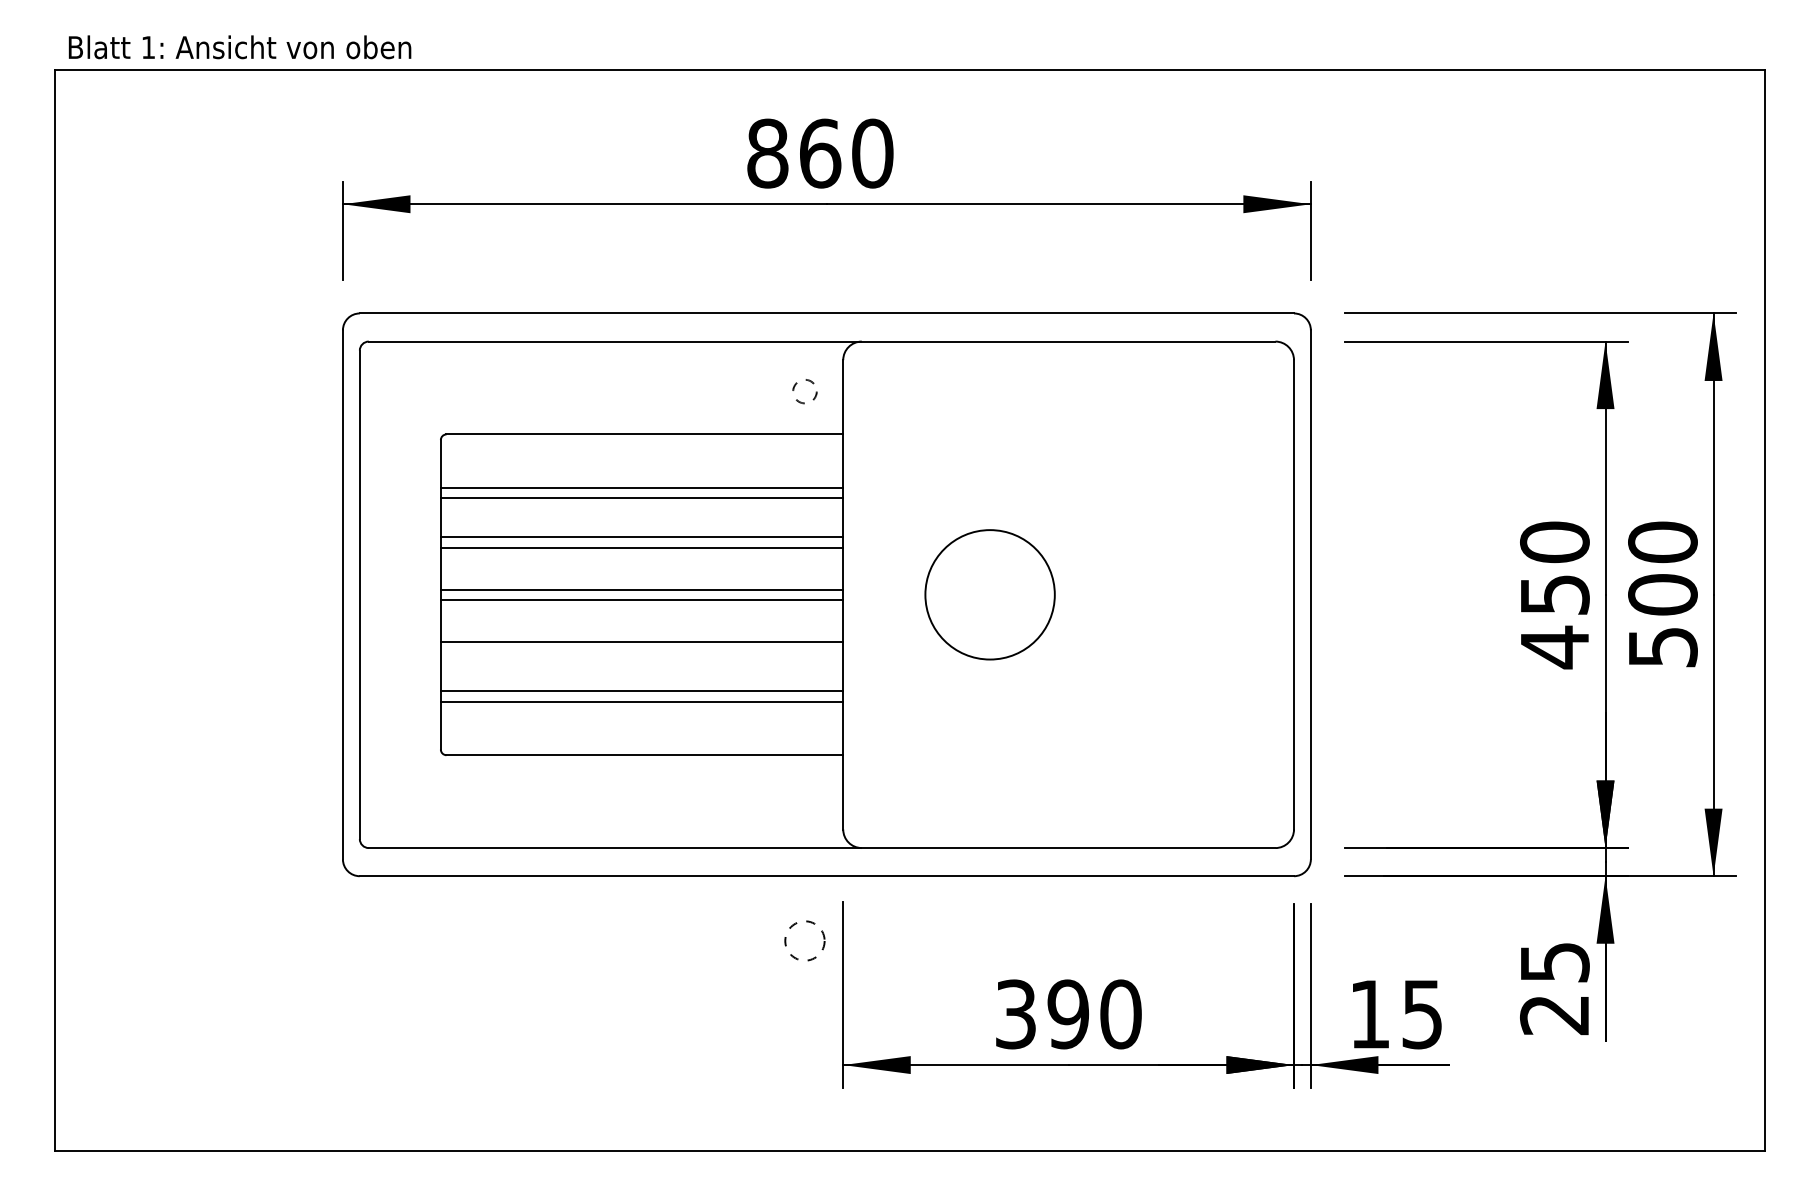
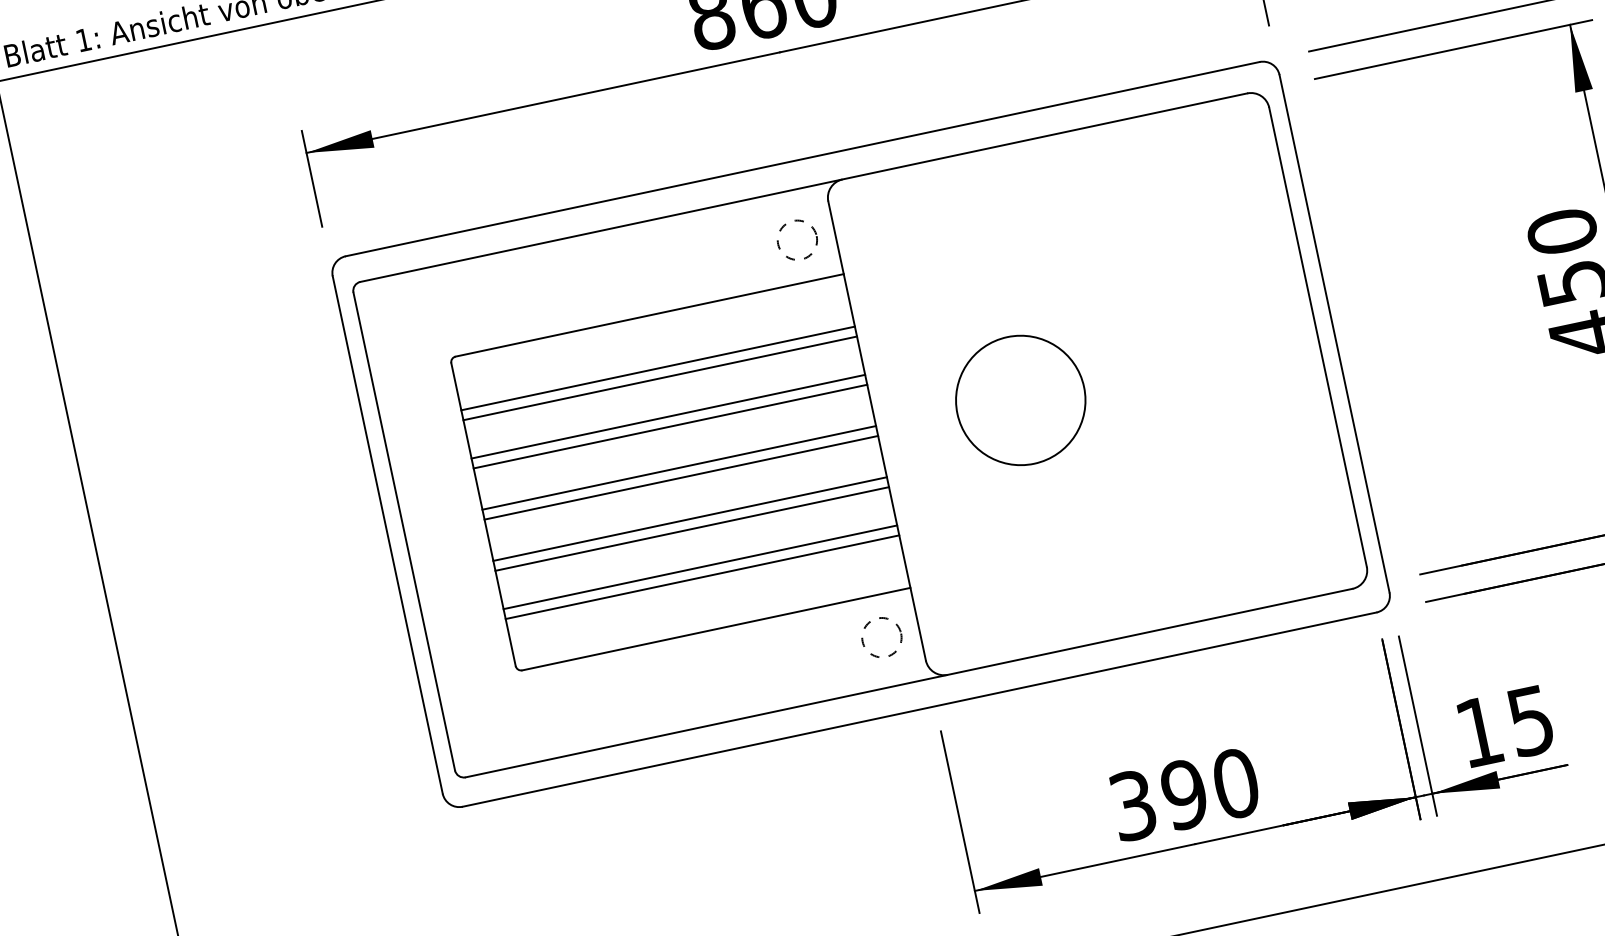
circle: (804, 391) -> (796, 240), size x1.67
line: (641, 652) -> (691, 529), added
circle: (804, 940) -> (881, 637), moved

